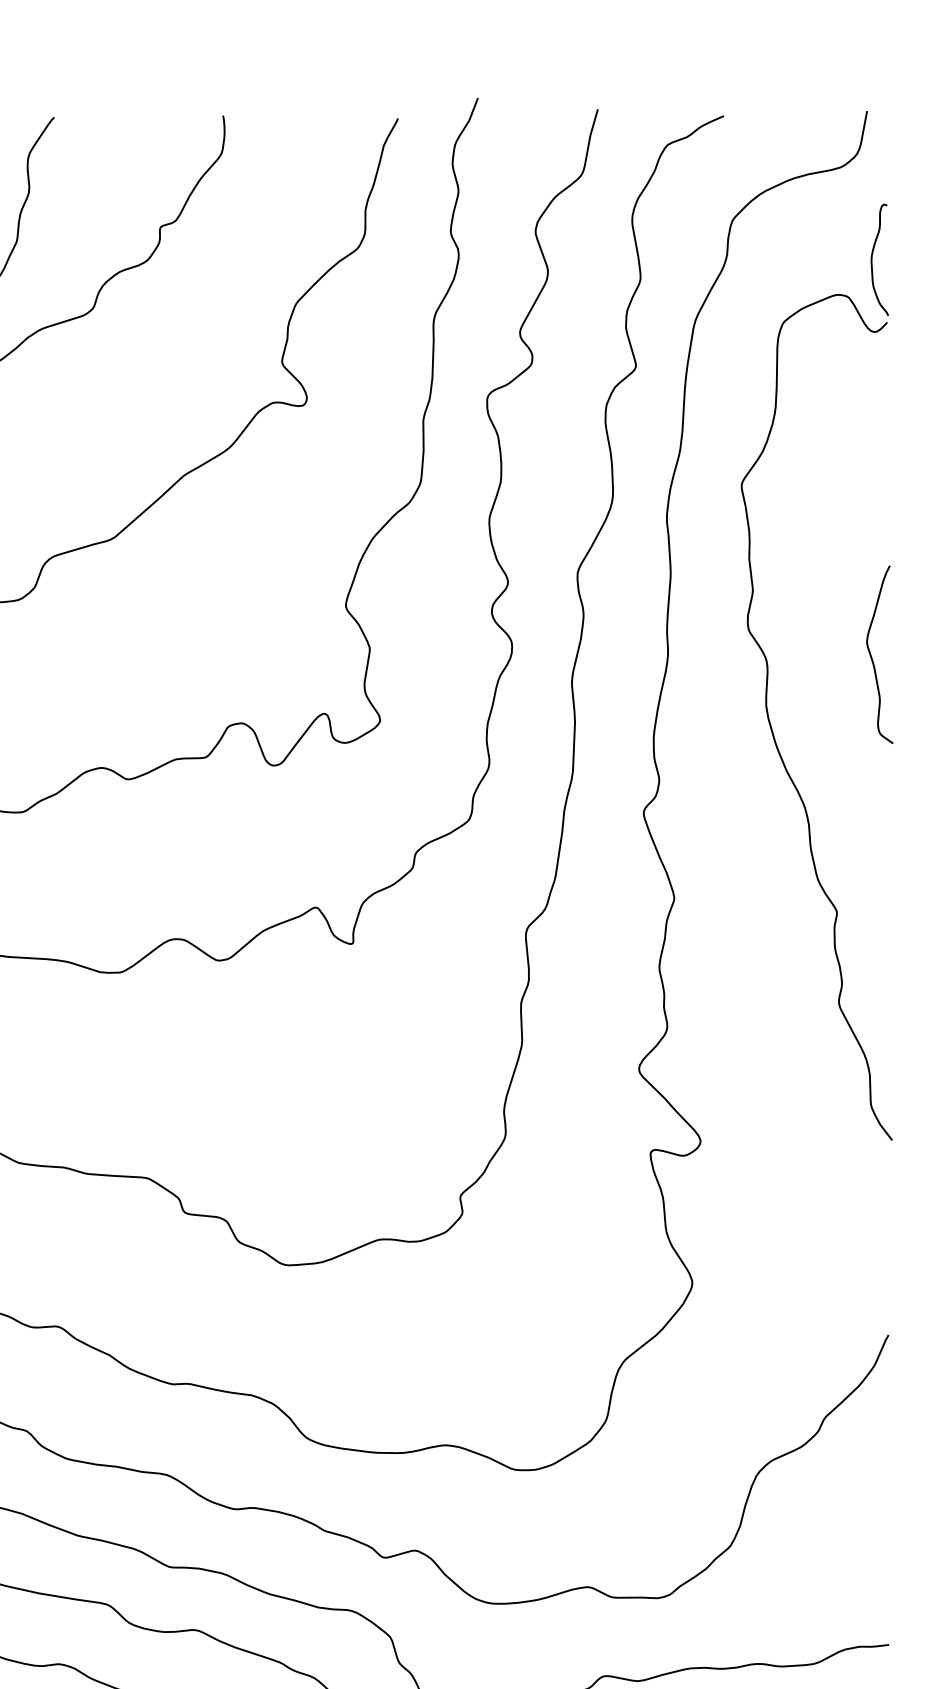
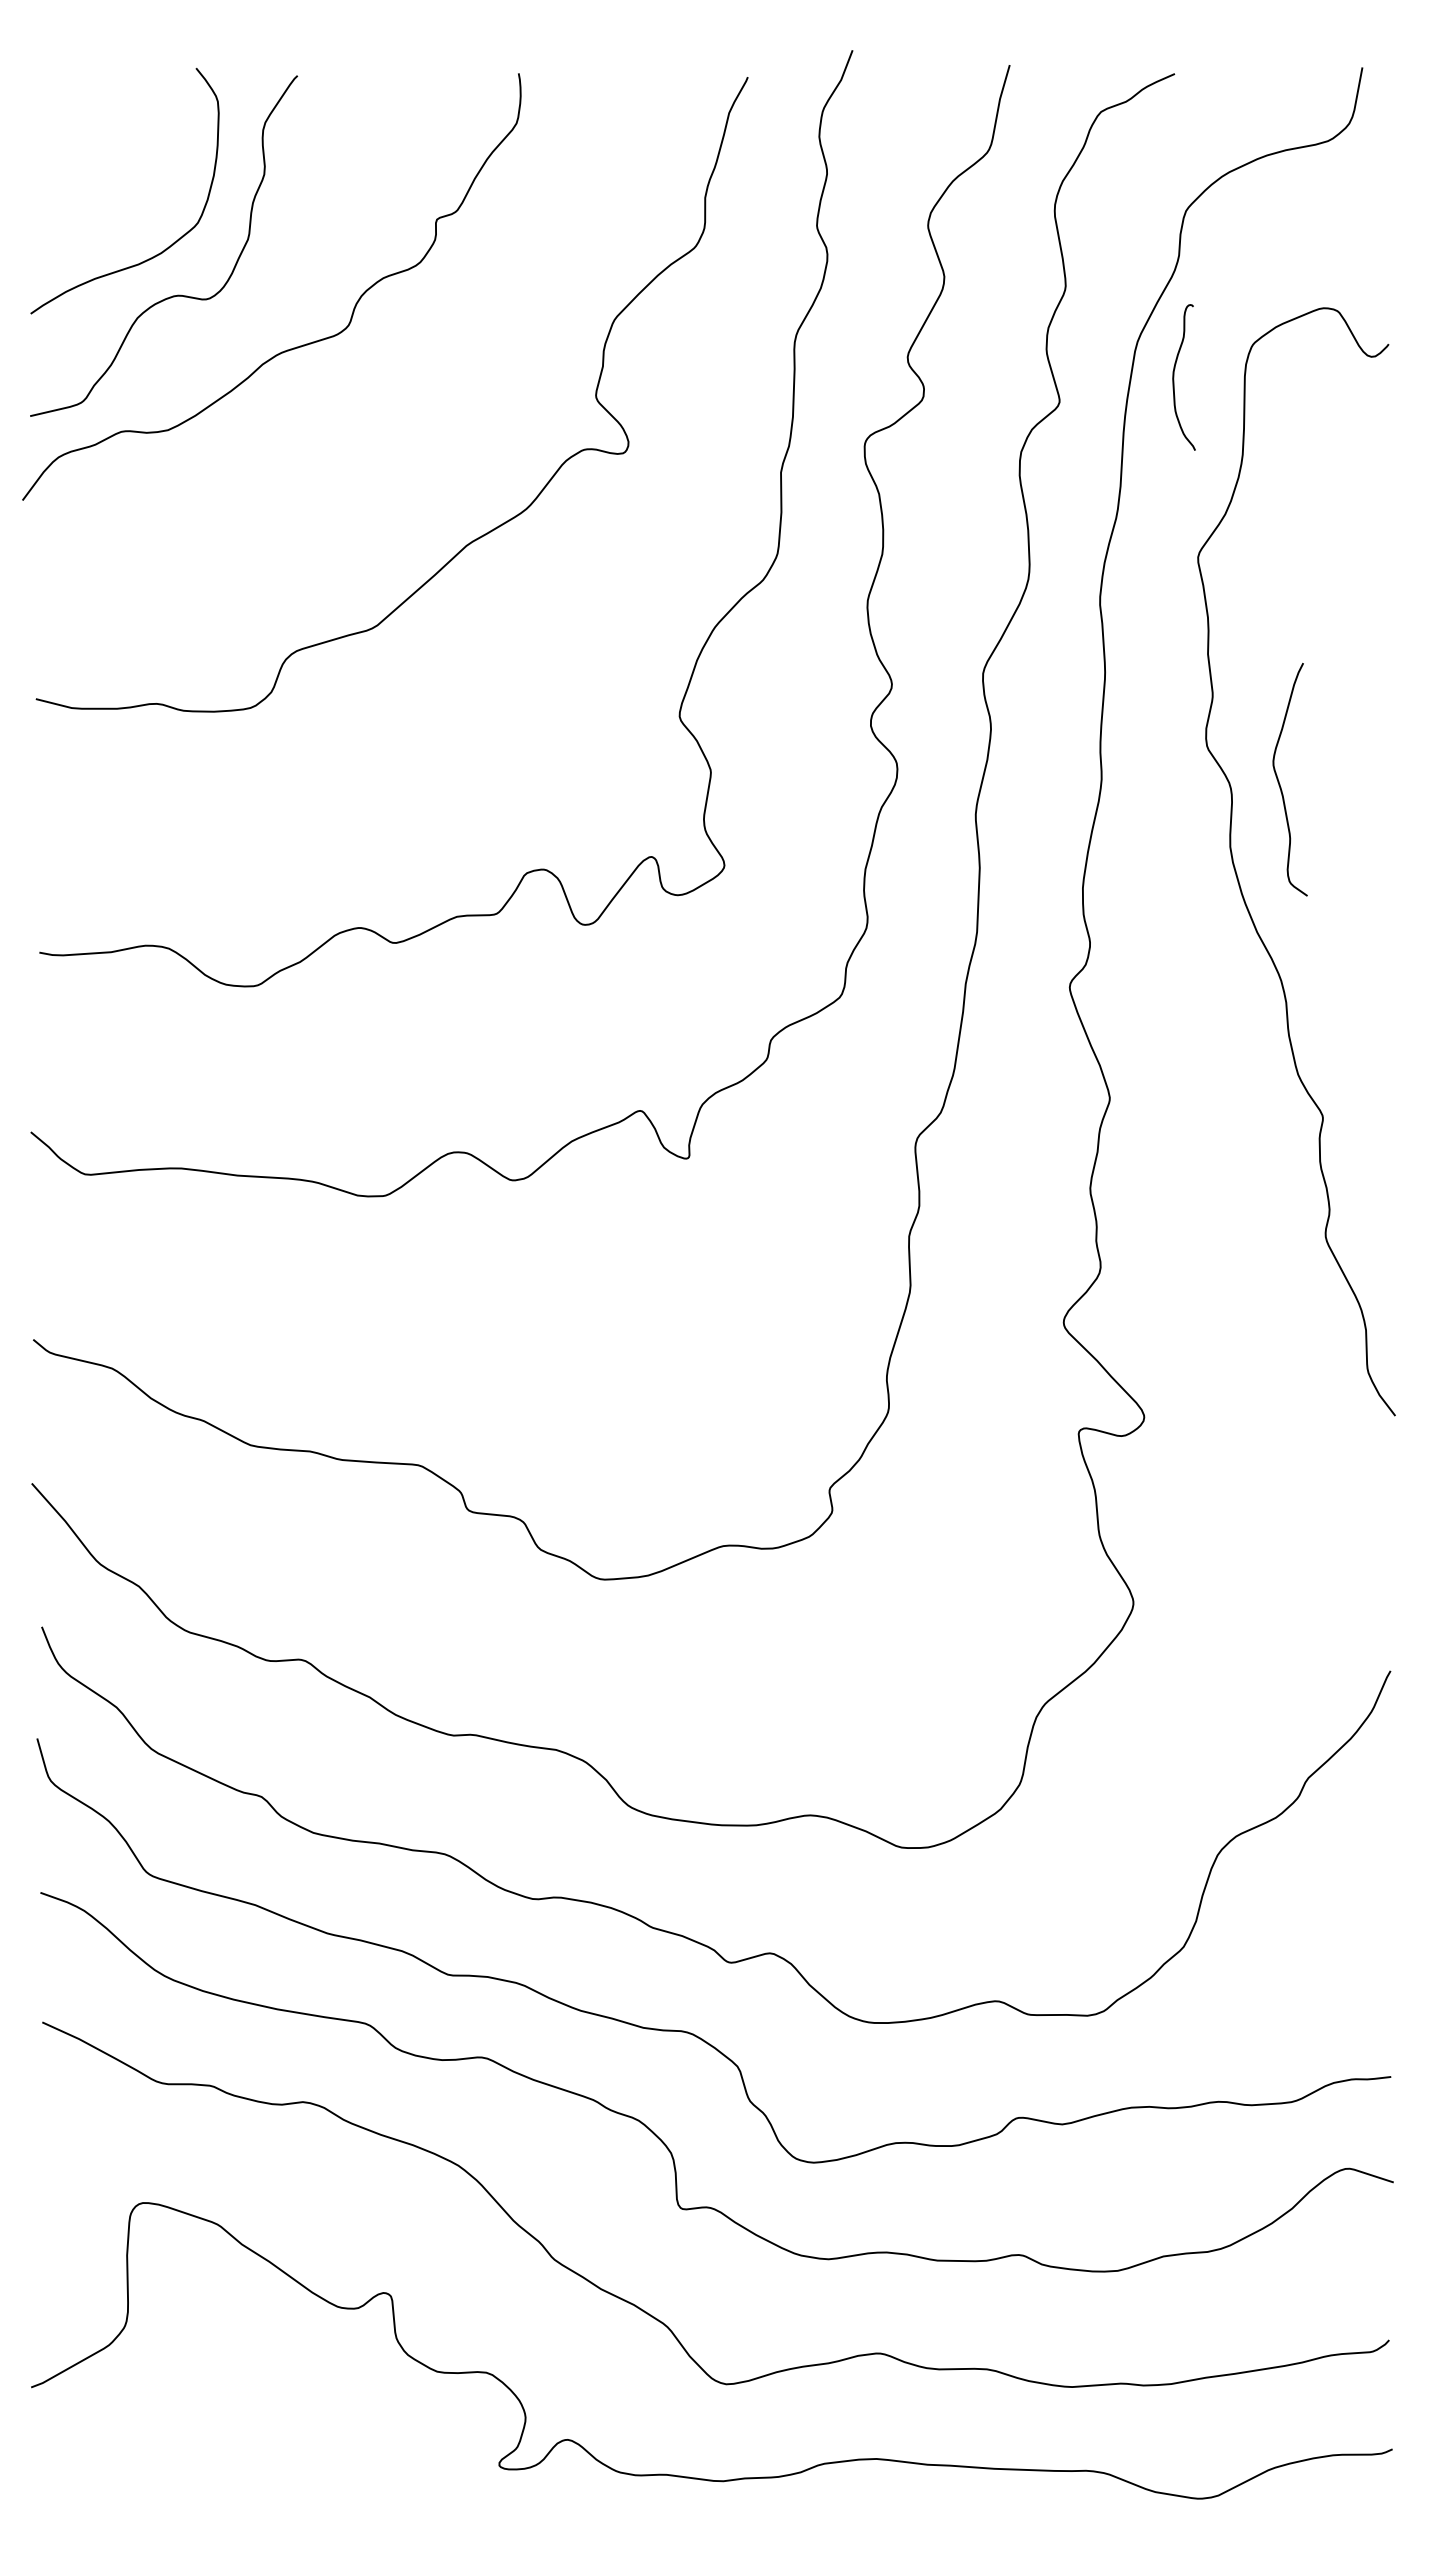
curve: (872, 259) -> (1174, 377), moved
curve: (871, 656) -> (1279, 781), moved

